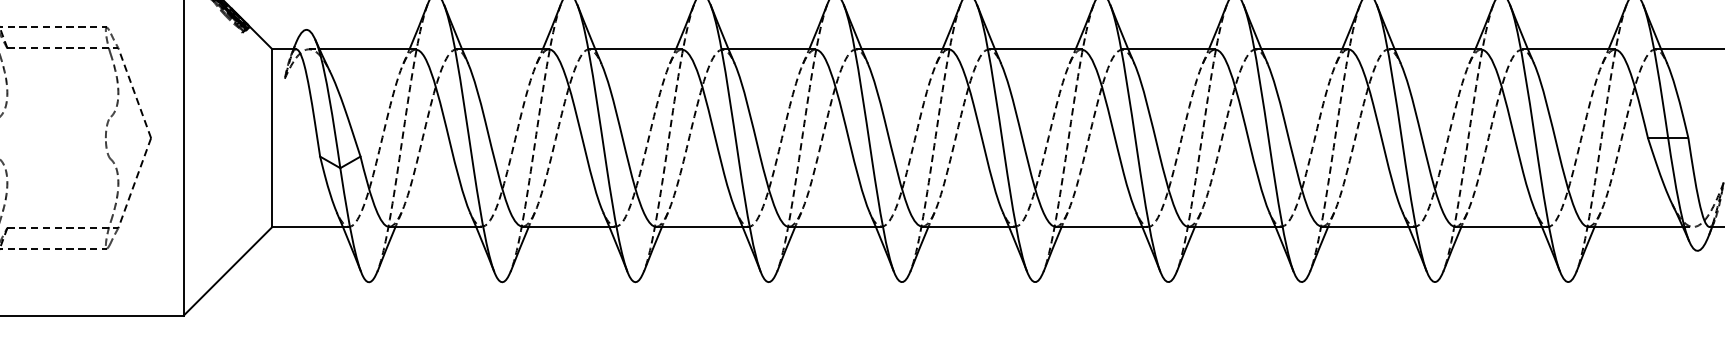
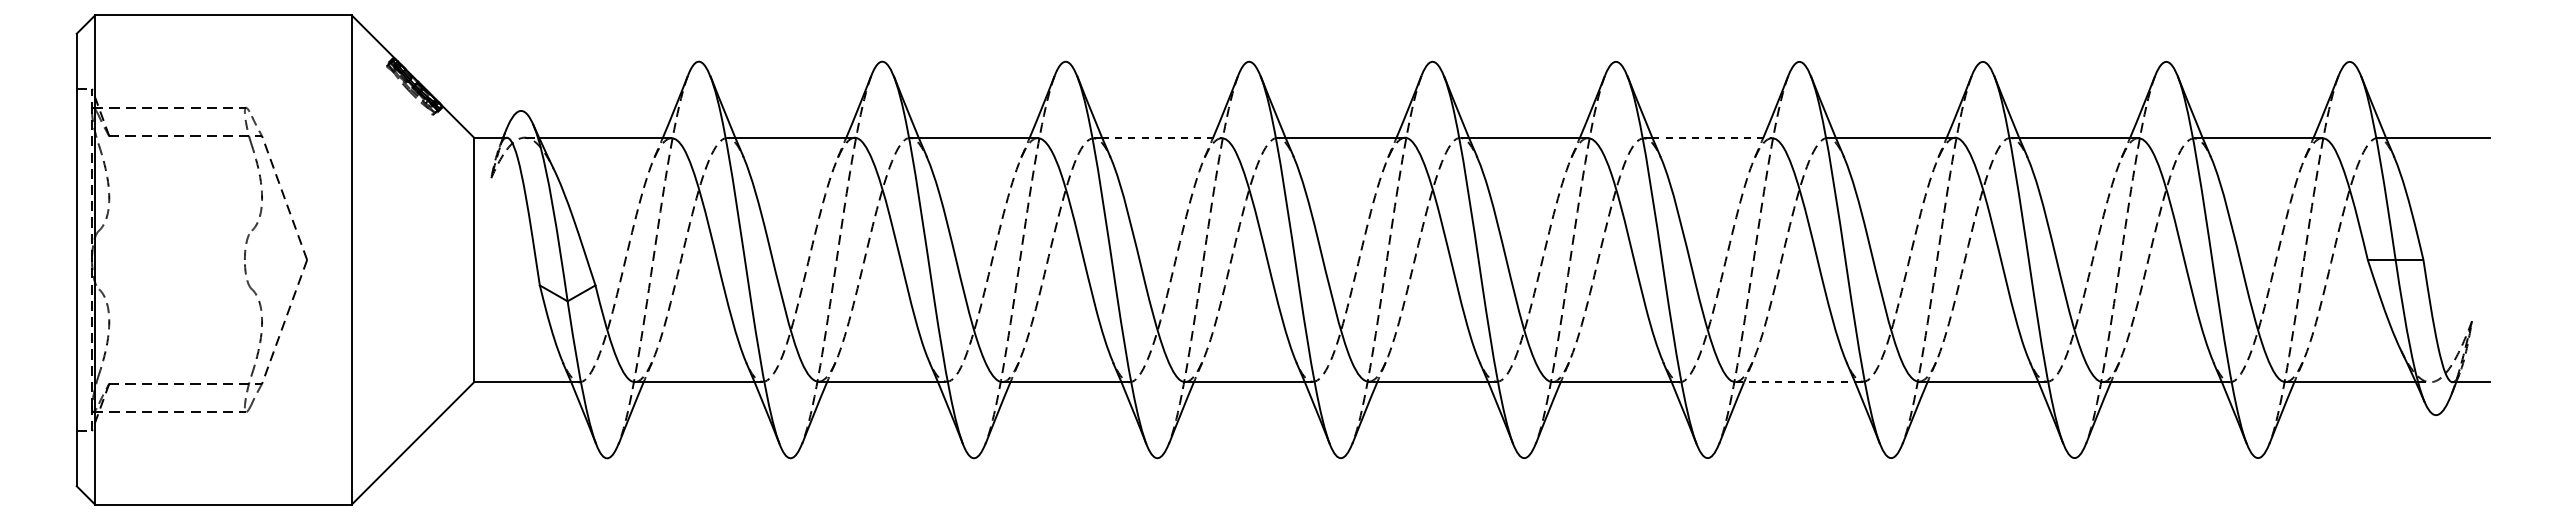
line: (771, 49) -> (1161, 137), solid -> dashed
line: (1171, 49) -> (1712, 137), solid -> dashed
line: (1232, 227) -> (1795, 382), solid -> dashed

